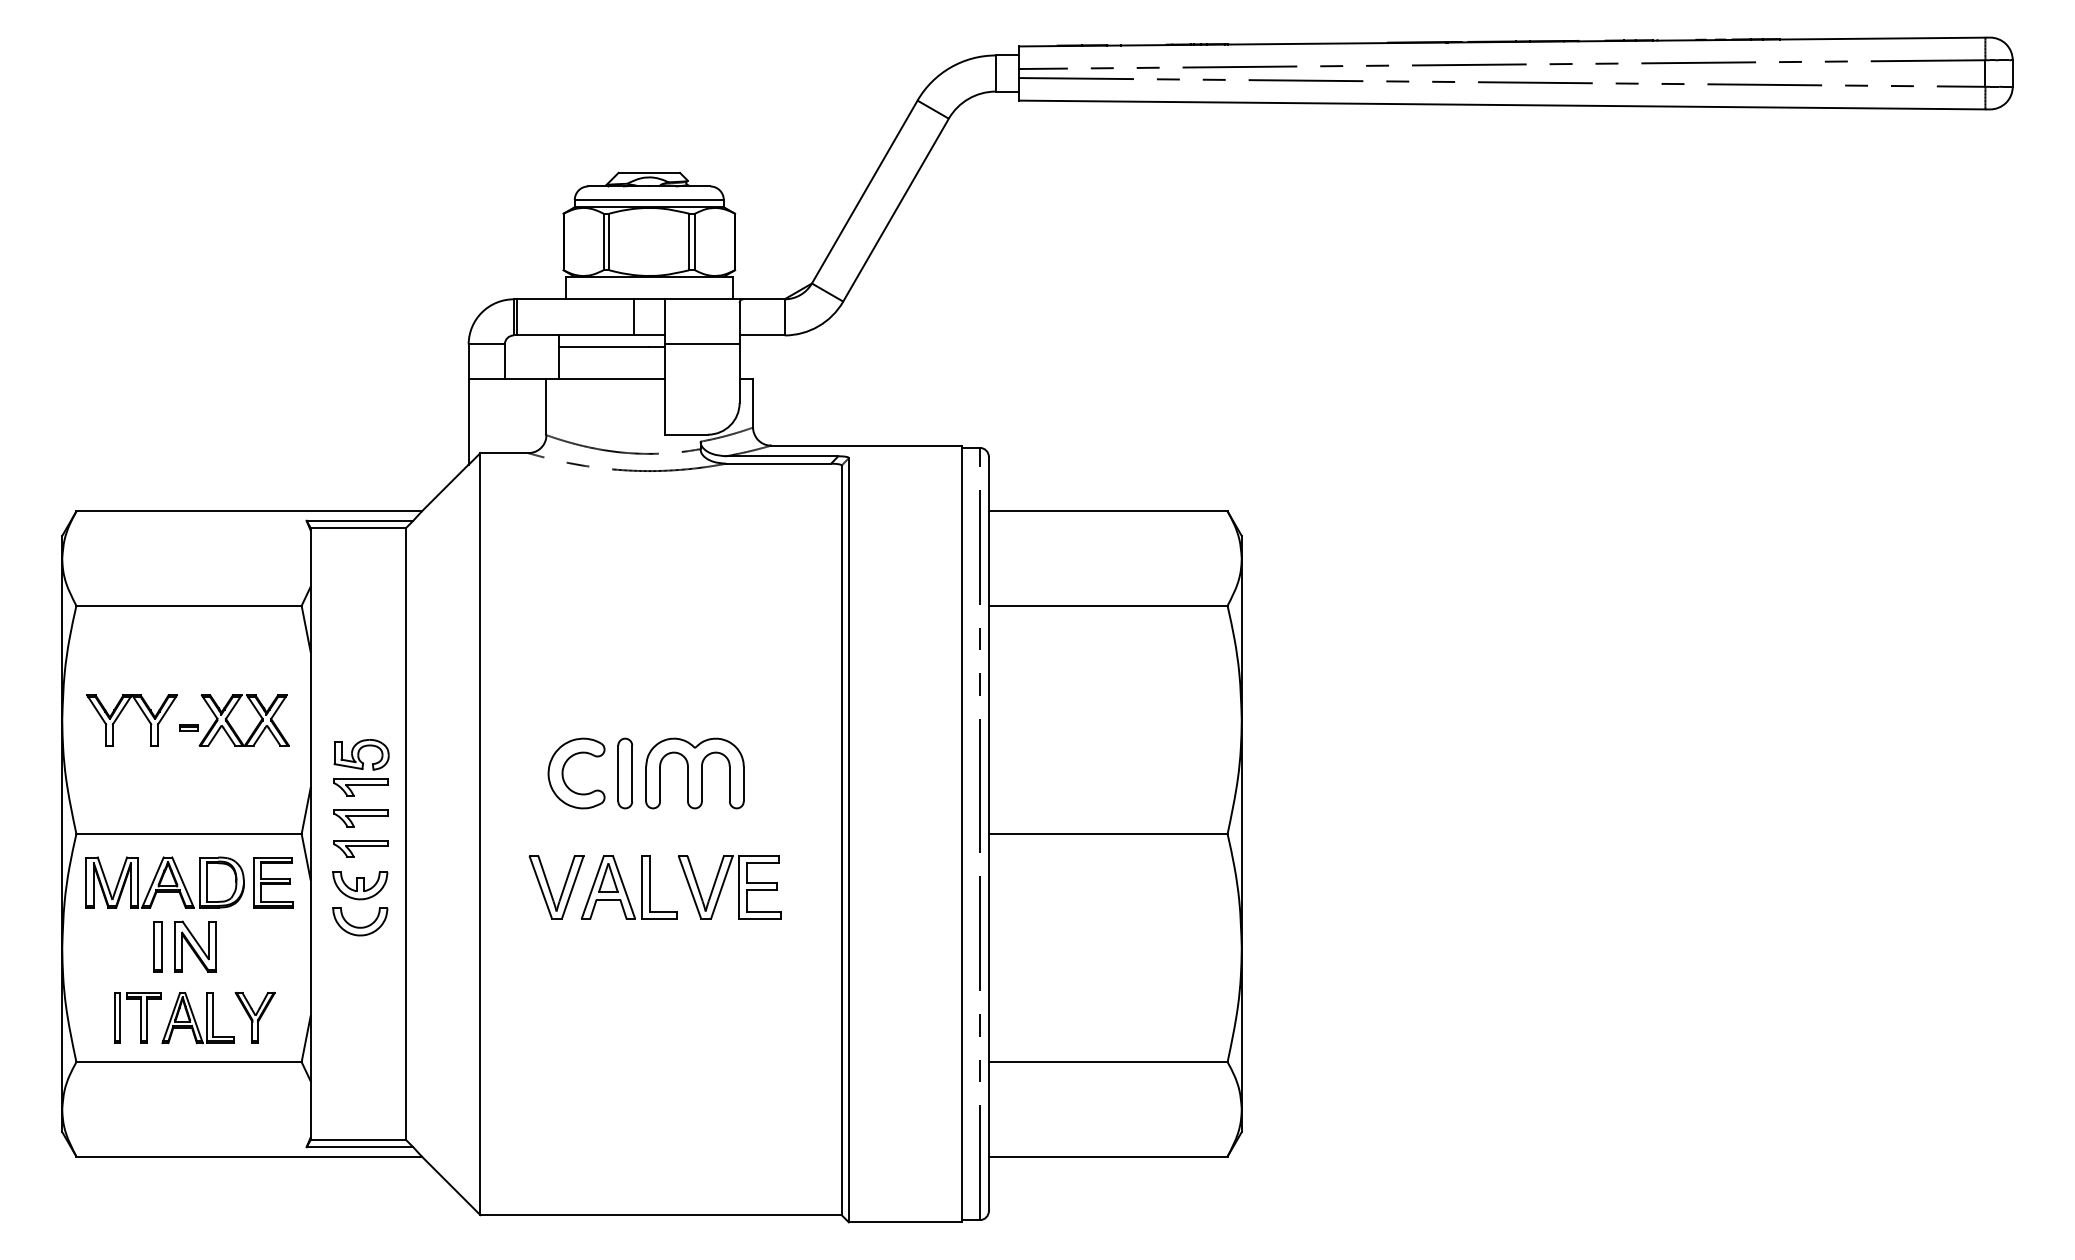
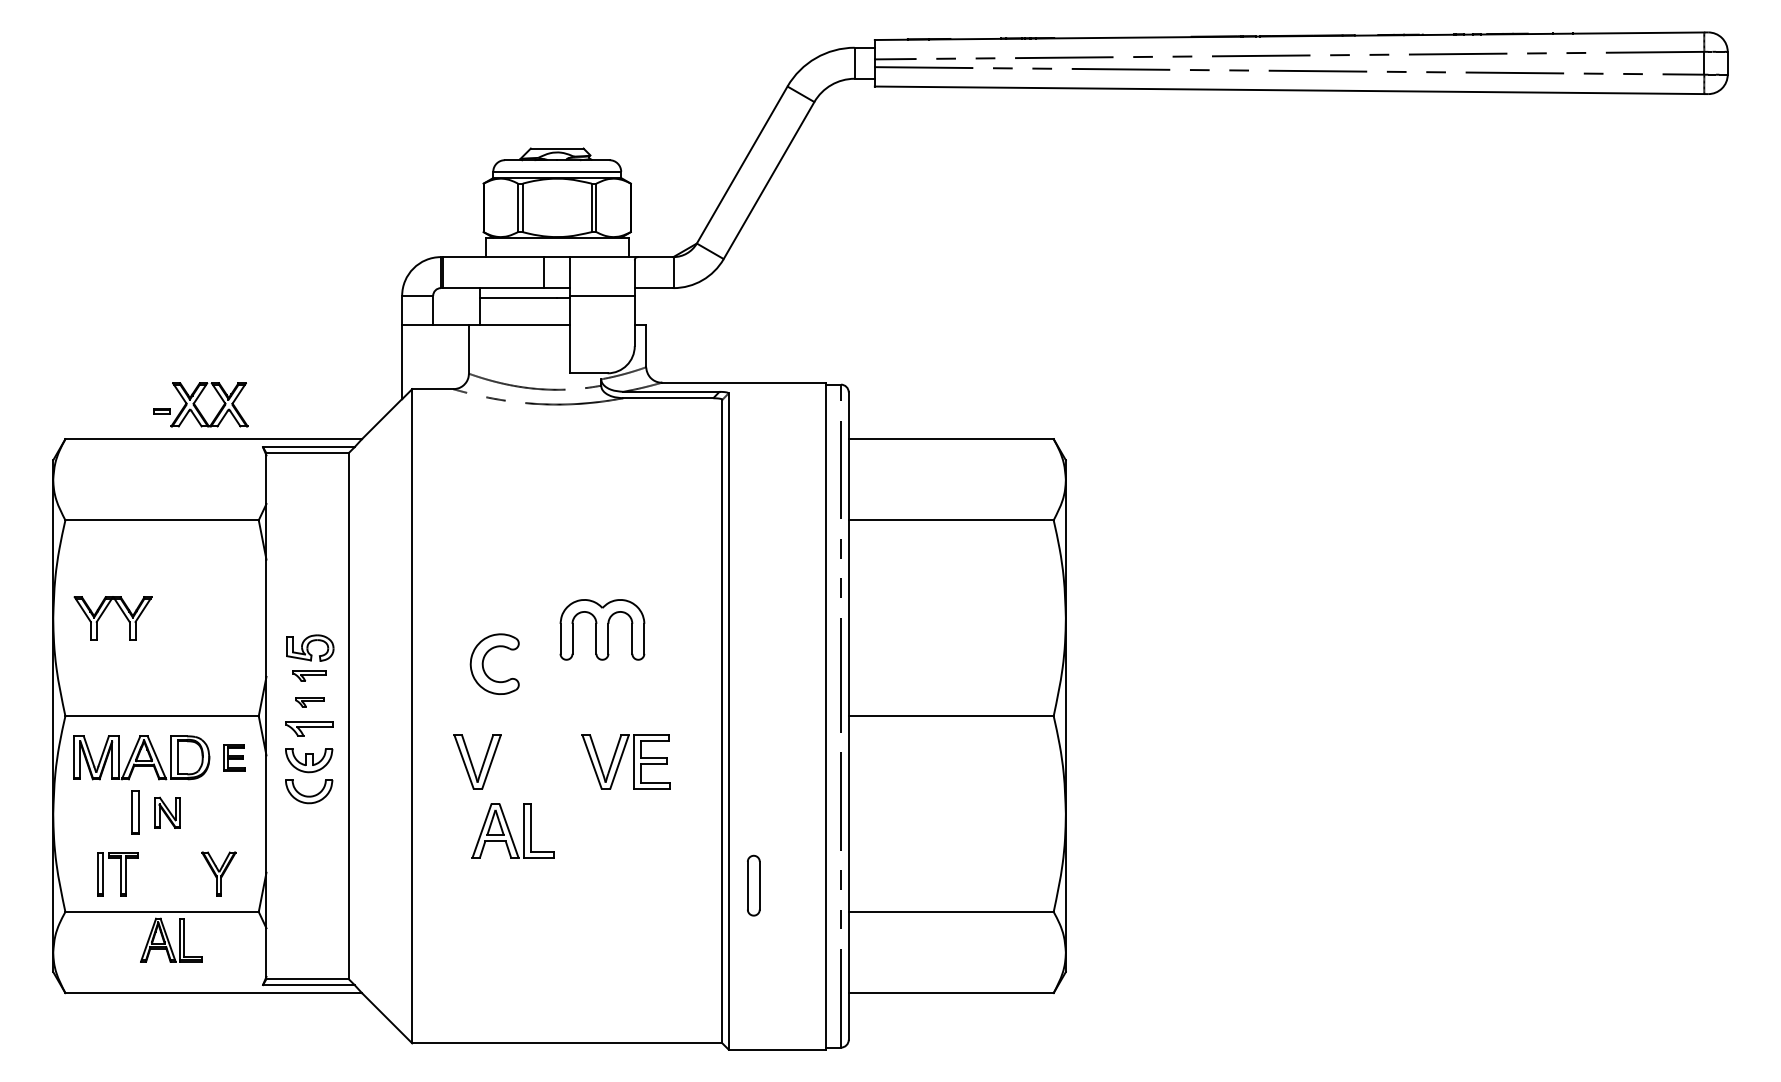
part: (234, 720) -> (201, 404), moved
part: (625, 773) -> (753, 885), moved
part: (694, 773) -> (602, 629), moved
part: (360, 787) -> (309, 676), size x0.7
part: (360, 818) -> (309, 702), size x0.6
part: (273, 882) -> (234, 757), size x0.6
part: (628, 887) -> (512, 830), moved
part: (195, 946) -> (167, 812), size x0.7
part: (197, 1018) -> (171, 940), moved

